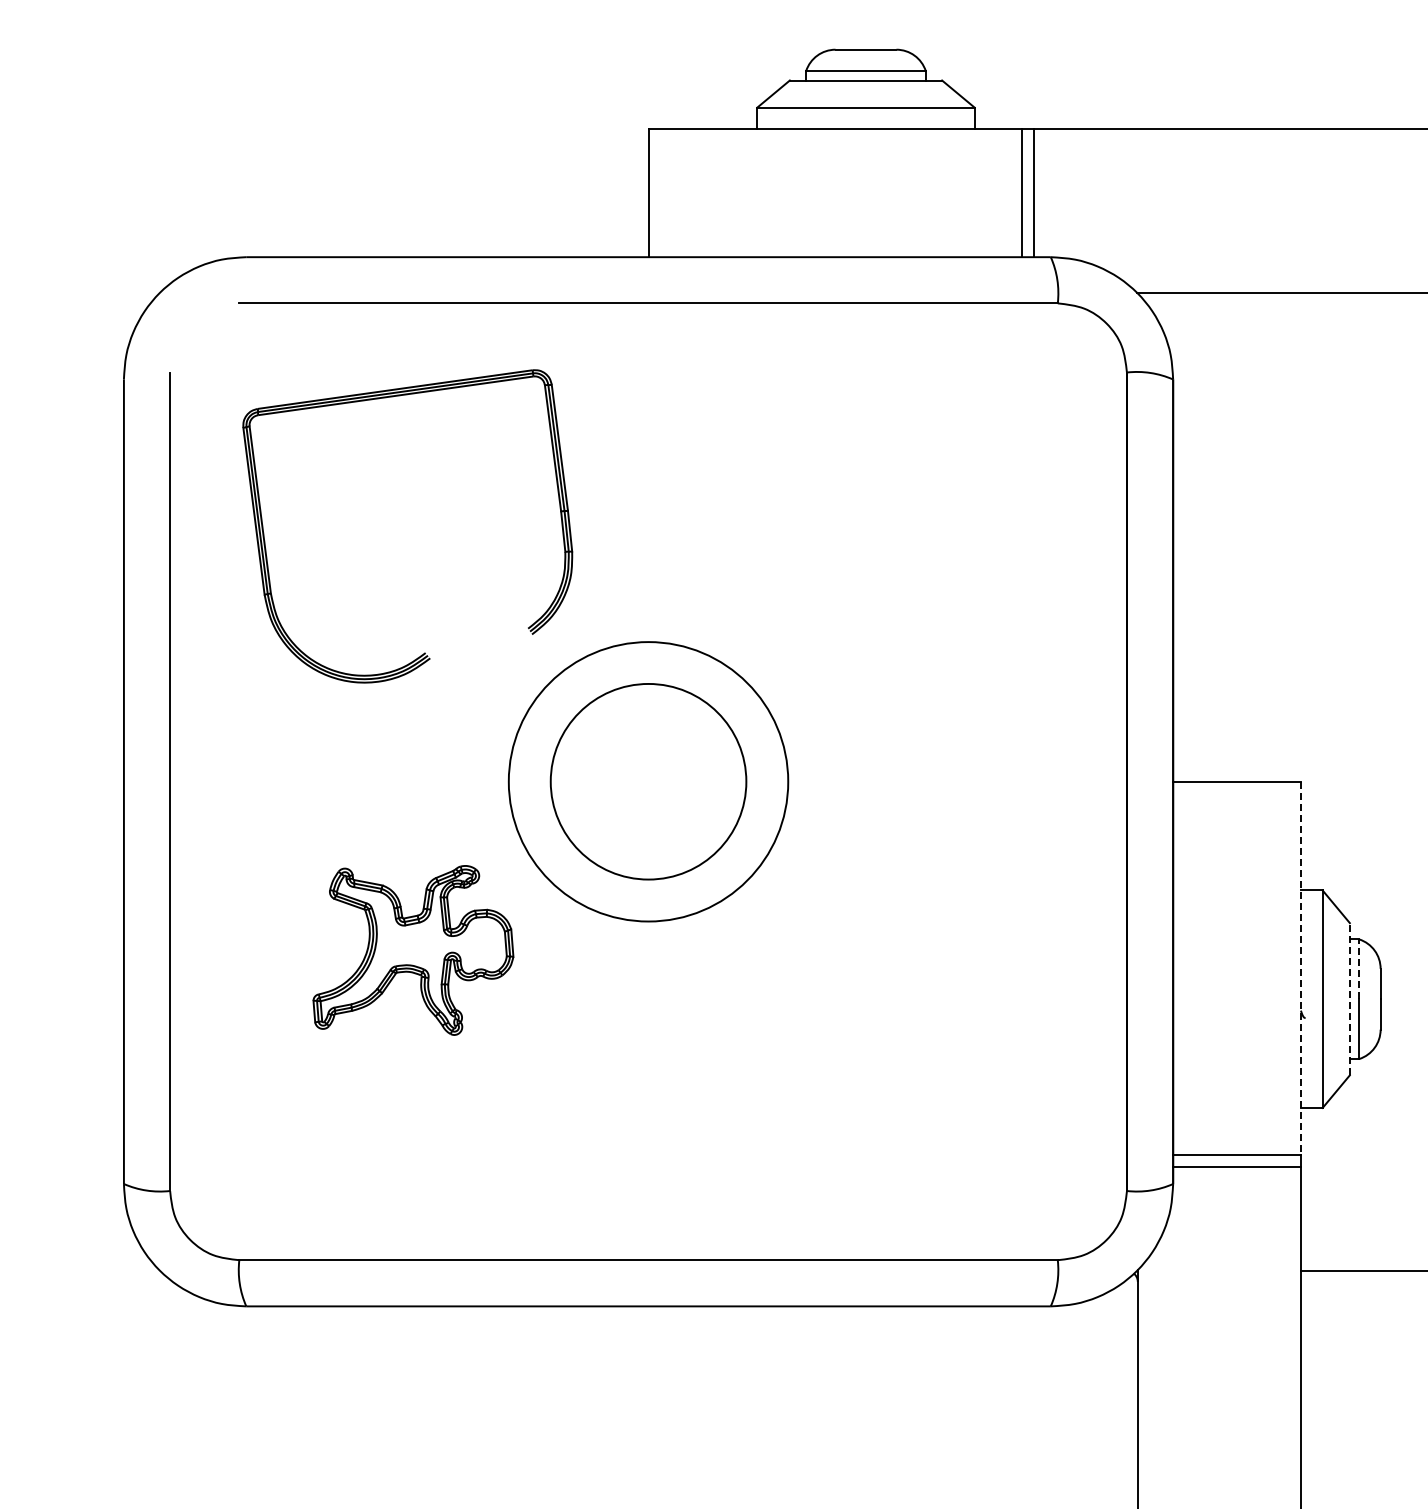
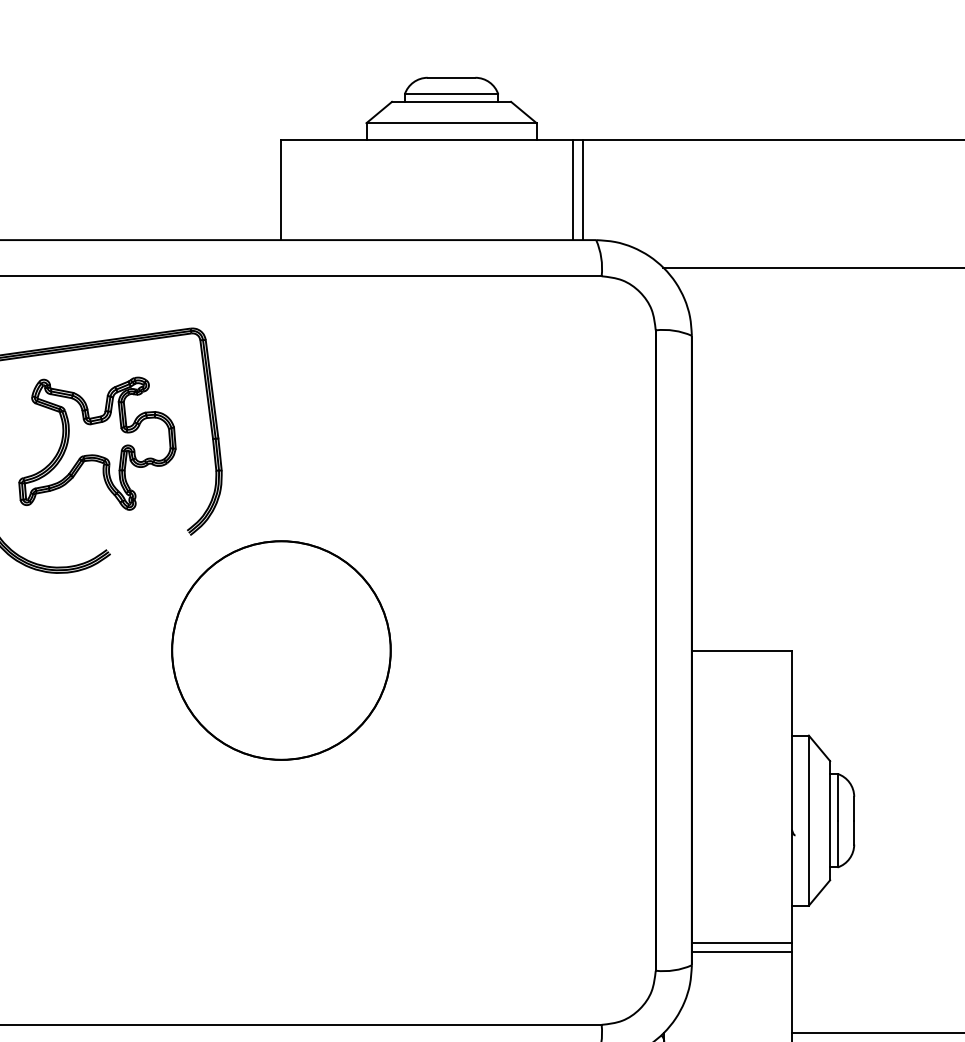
circle: (648, 781) -> (281, 650), size x1.43
part: (413, 950) -> (97, 443), moved
line: (1300, 968) -> (791, 796), dashed -> solid
line: (1359, 969) -> (837, 797), dashed -> solid
line: (1349, 998) -> (829, 820), dashed -> solid

